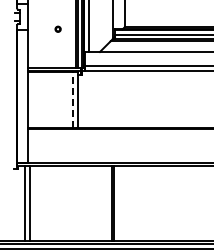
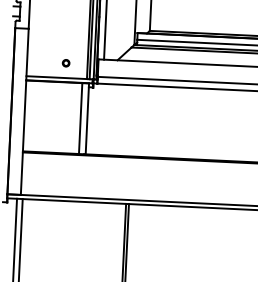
part: (57, 28) -> (65, 62), moved
line: (72, 99) -> (80, 118), dashed -> solid

